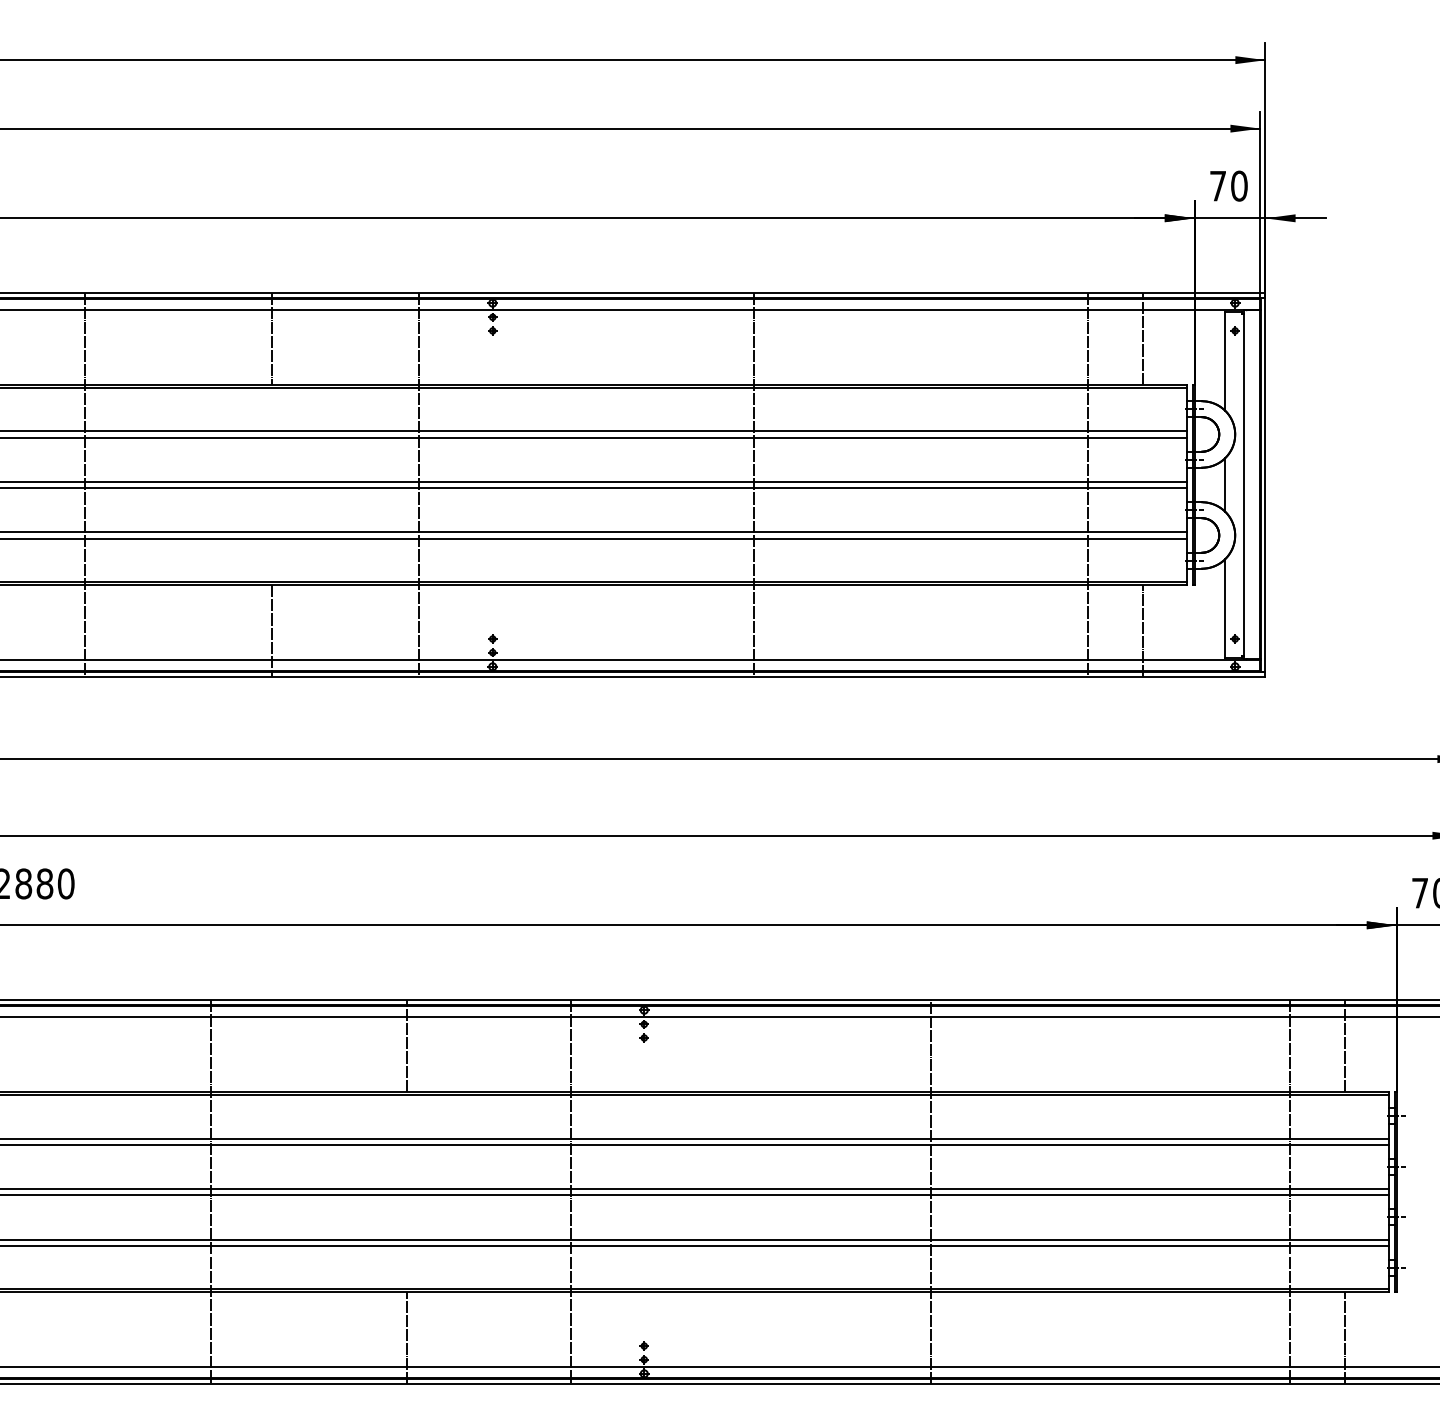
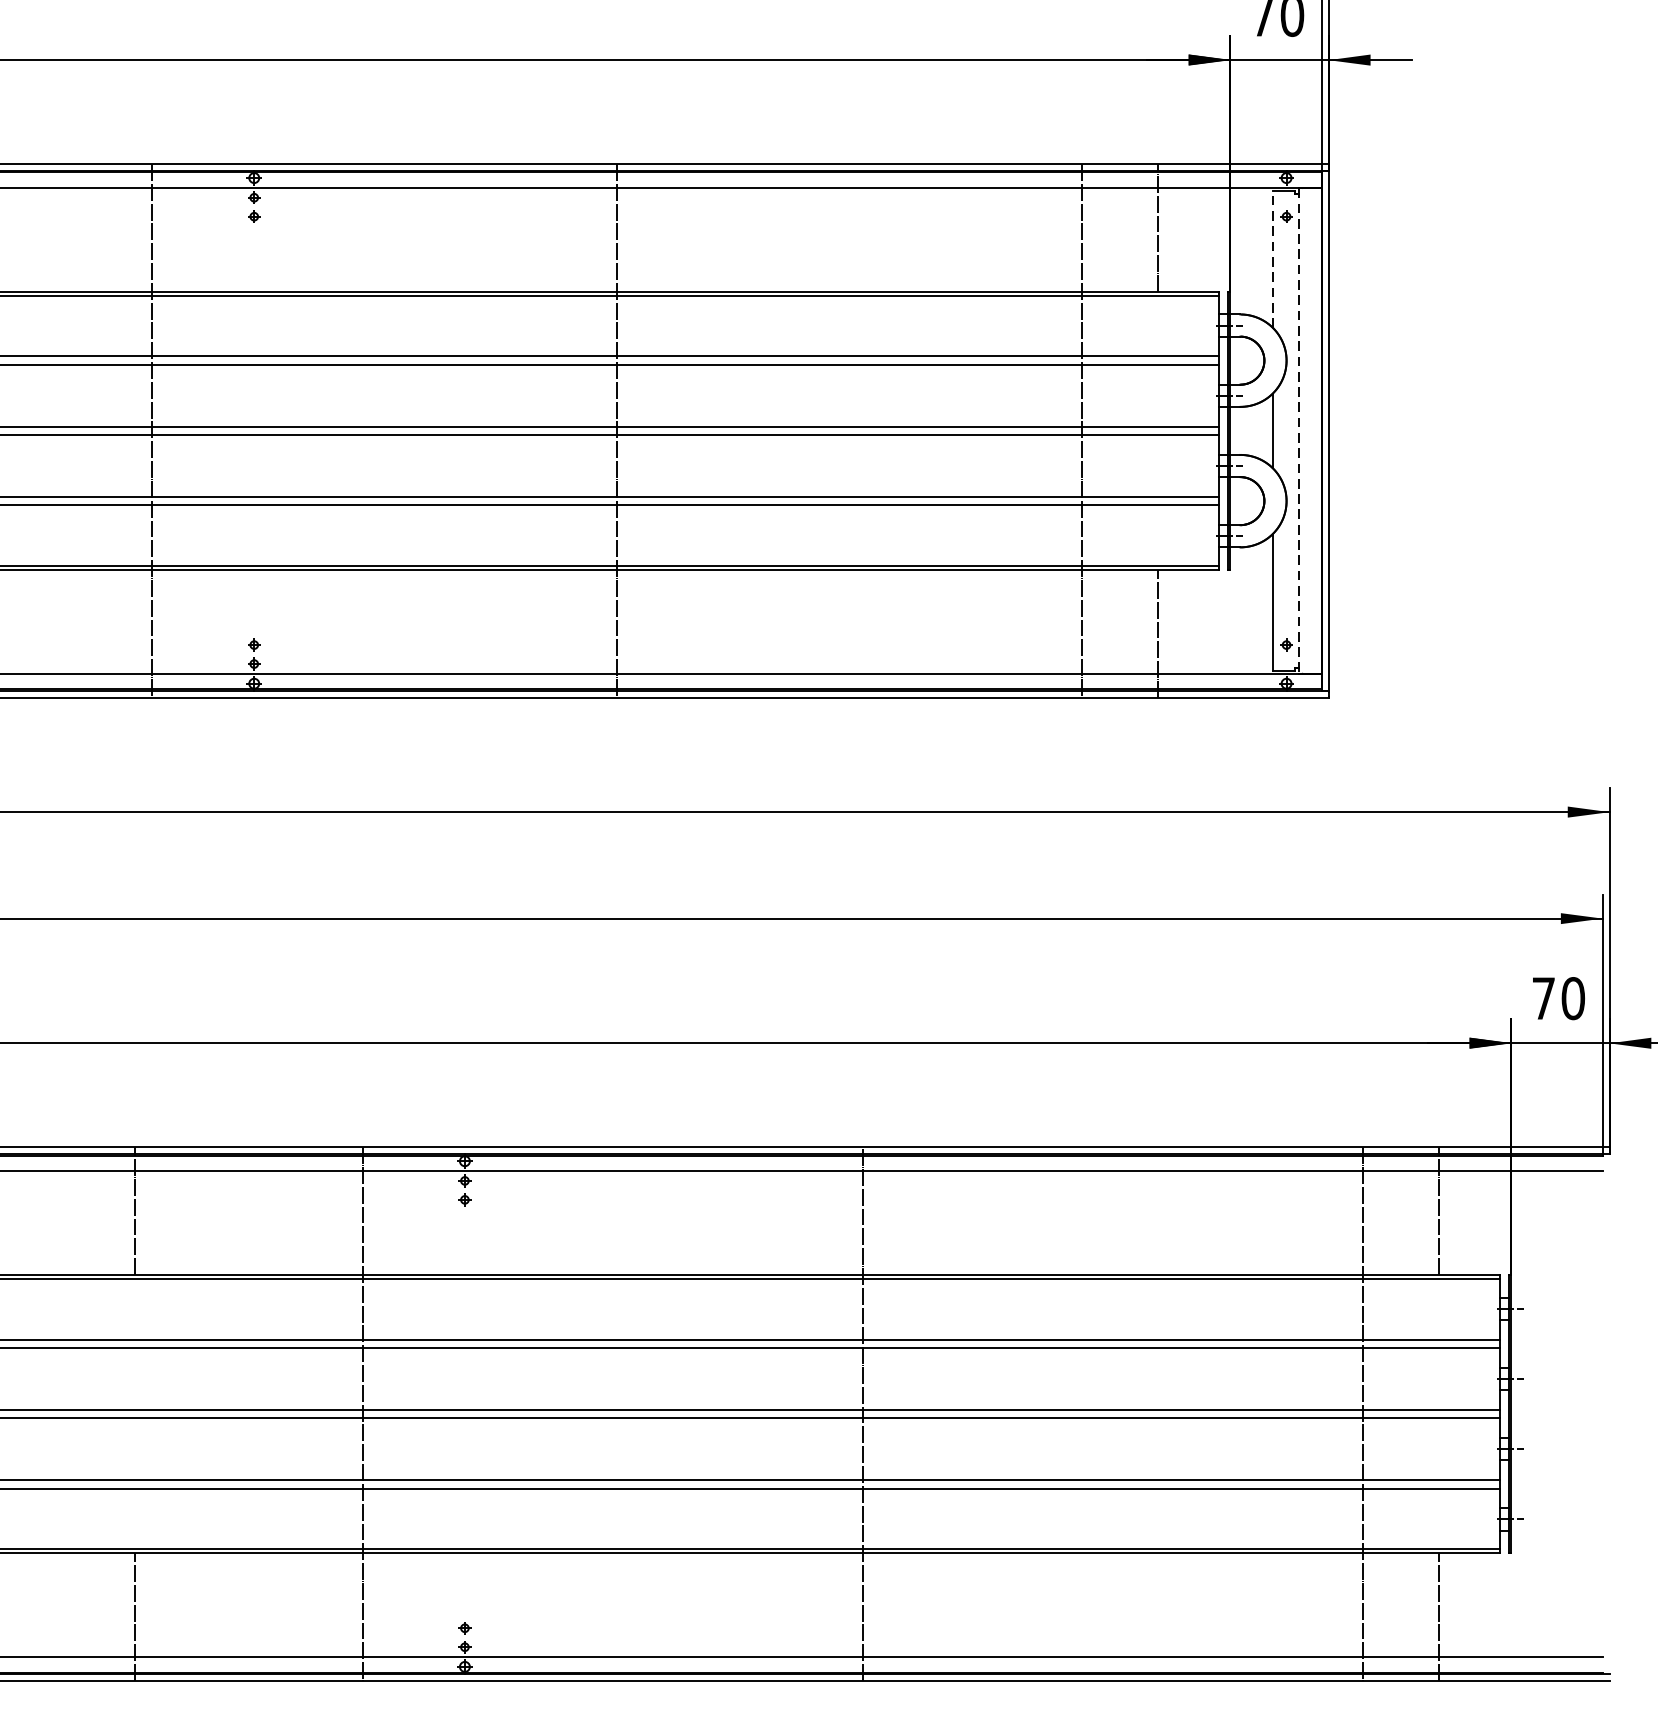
line: (1225, 361) -> (1273, 259), solid -> dashed
line: (1244, 485) -> (1299, 431), solid -> dashed

